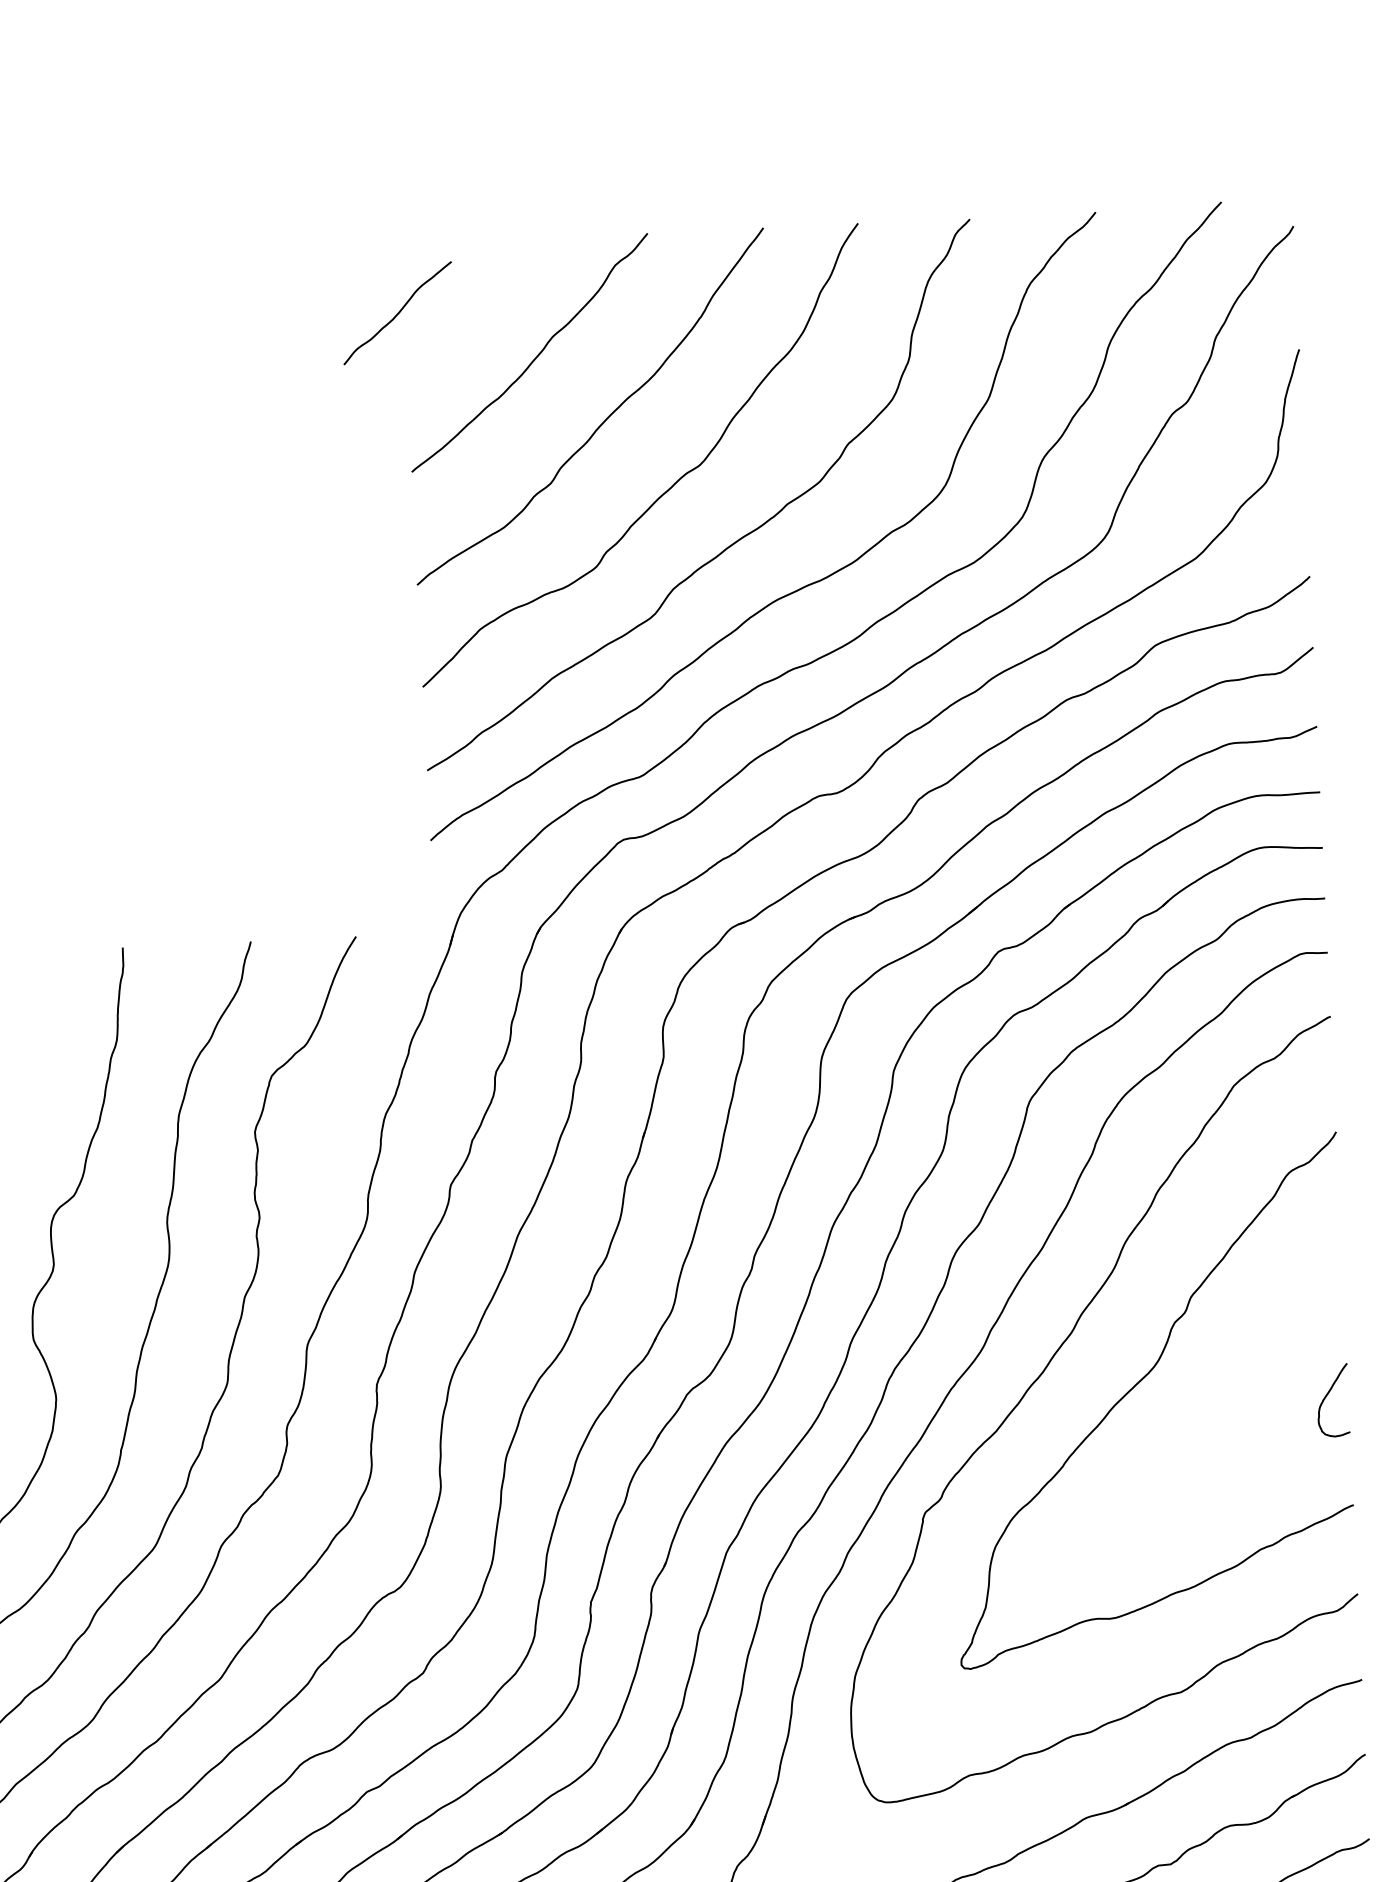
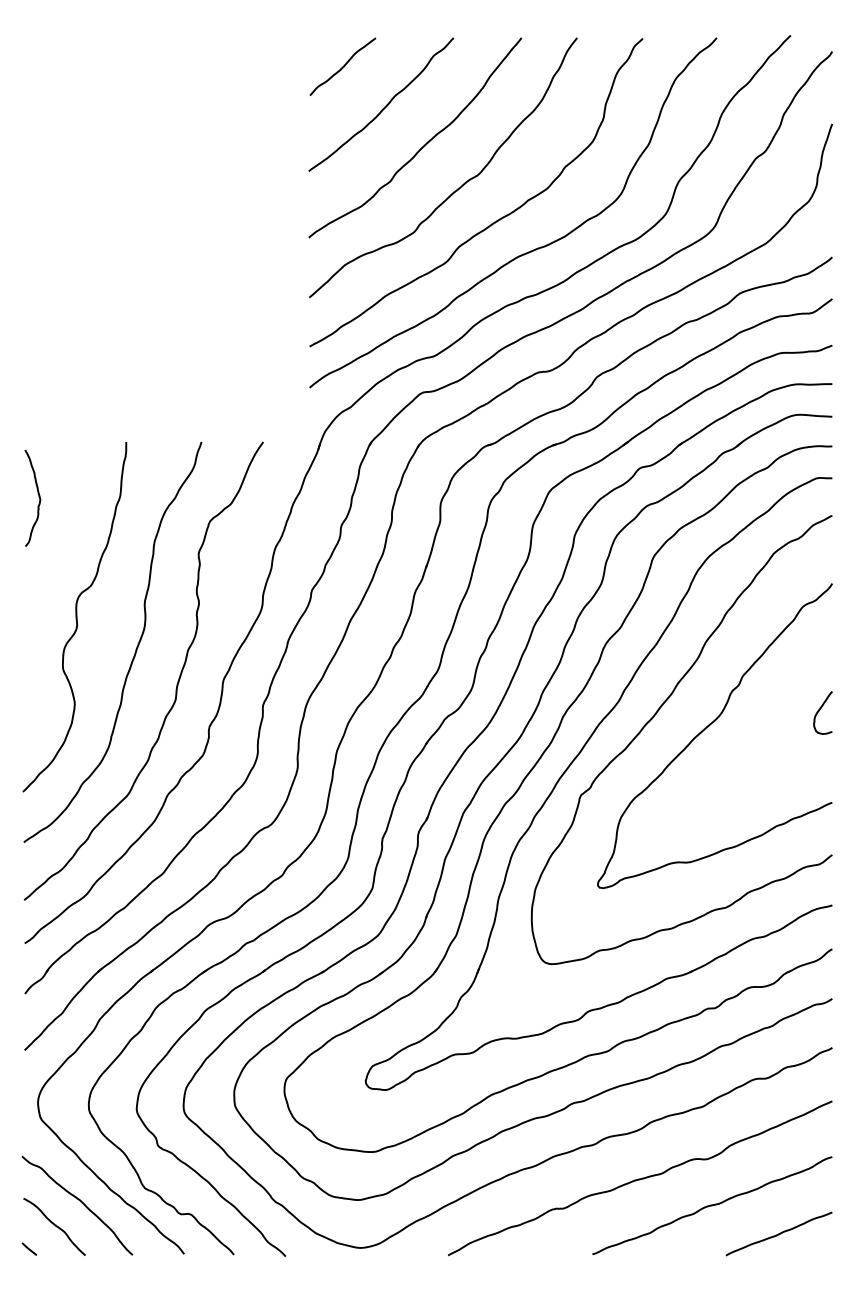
curve: (396, 312) -> (342, 66), moved
curve: (1328, 1396) -> (820, 710), moved

